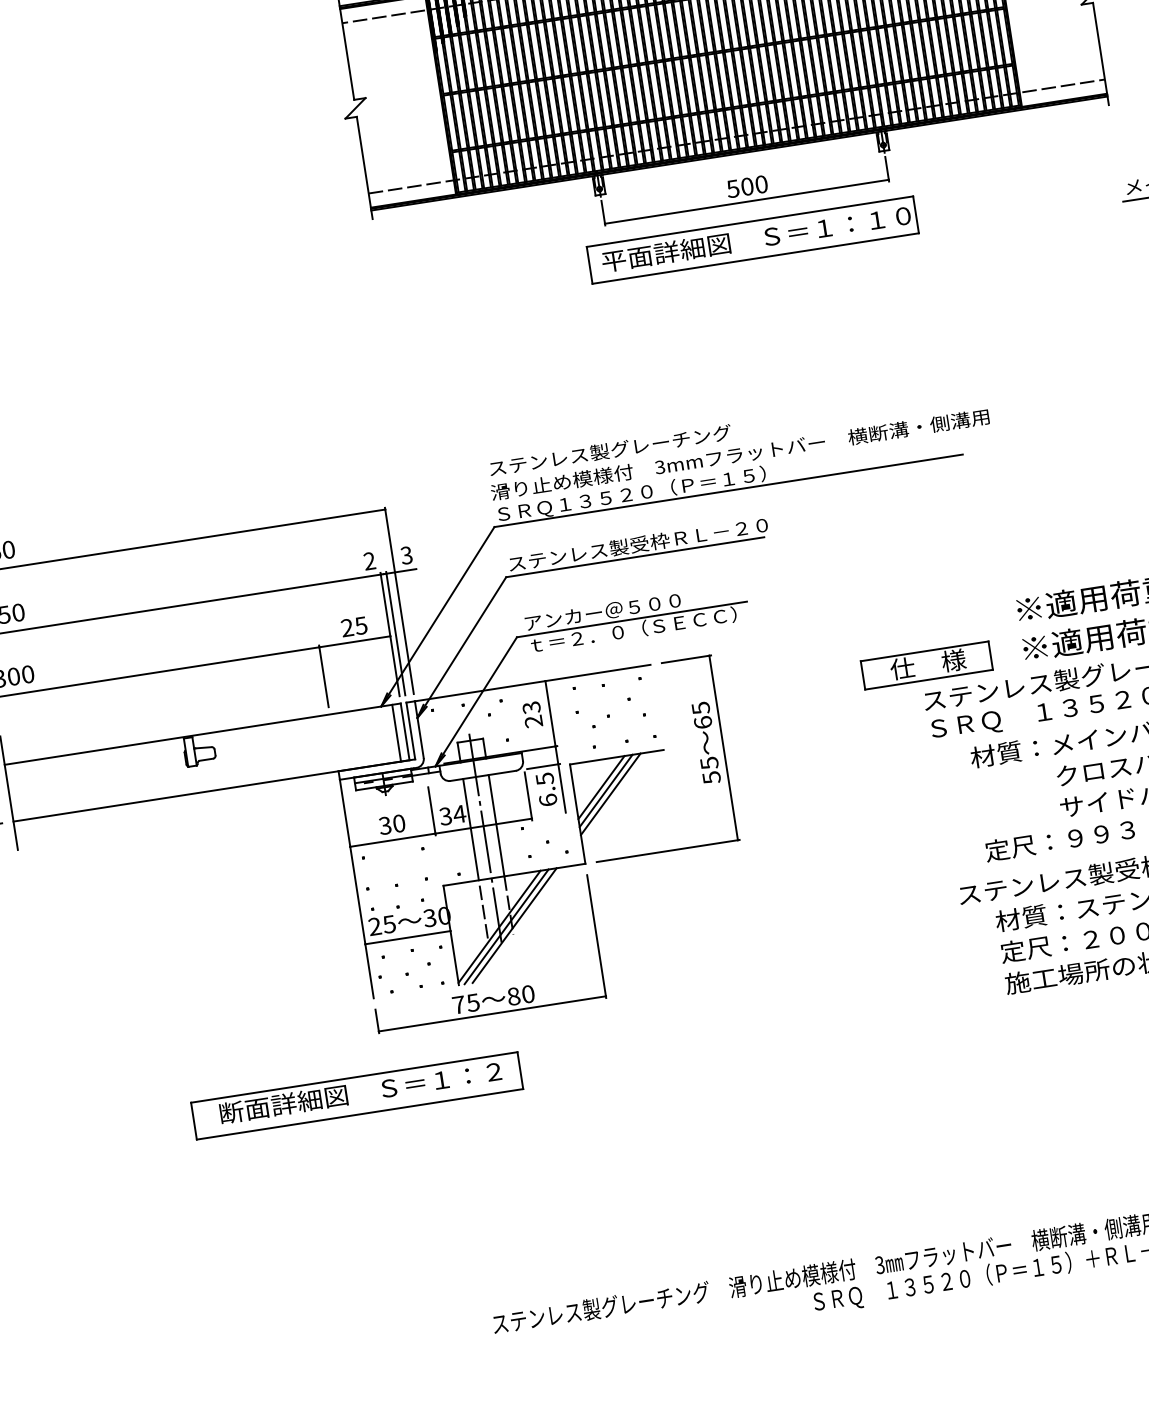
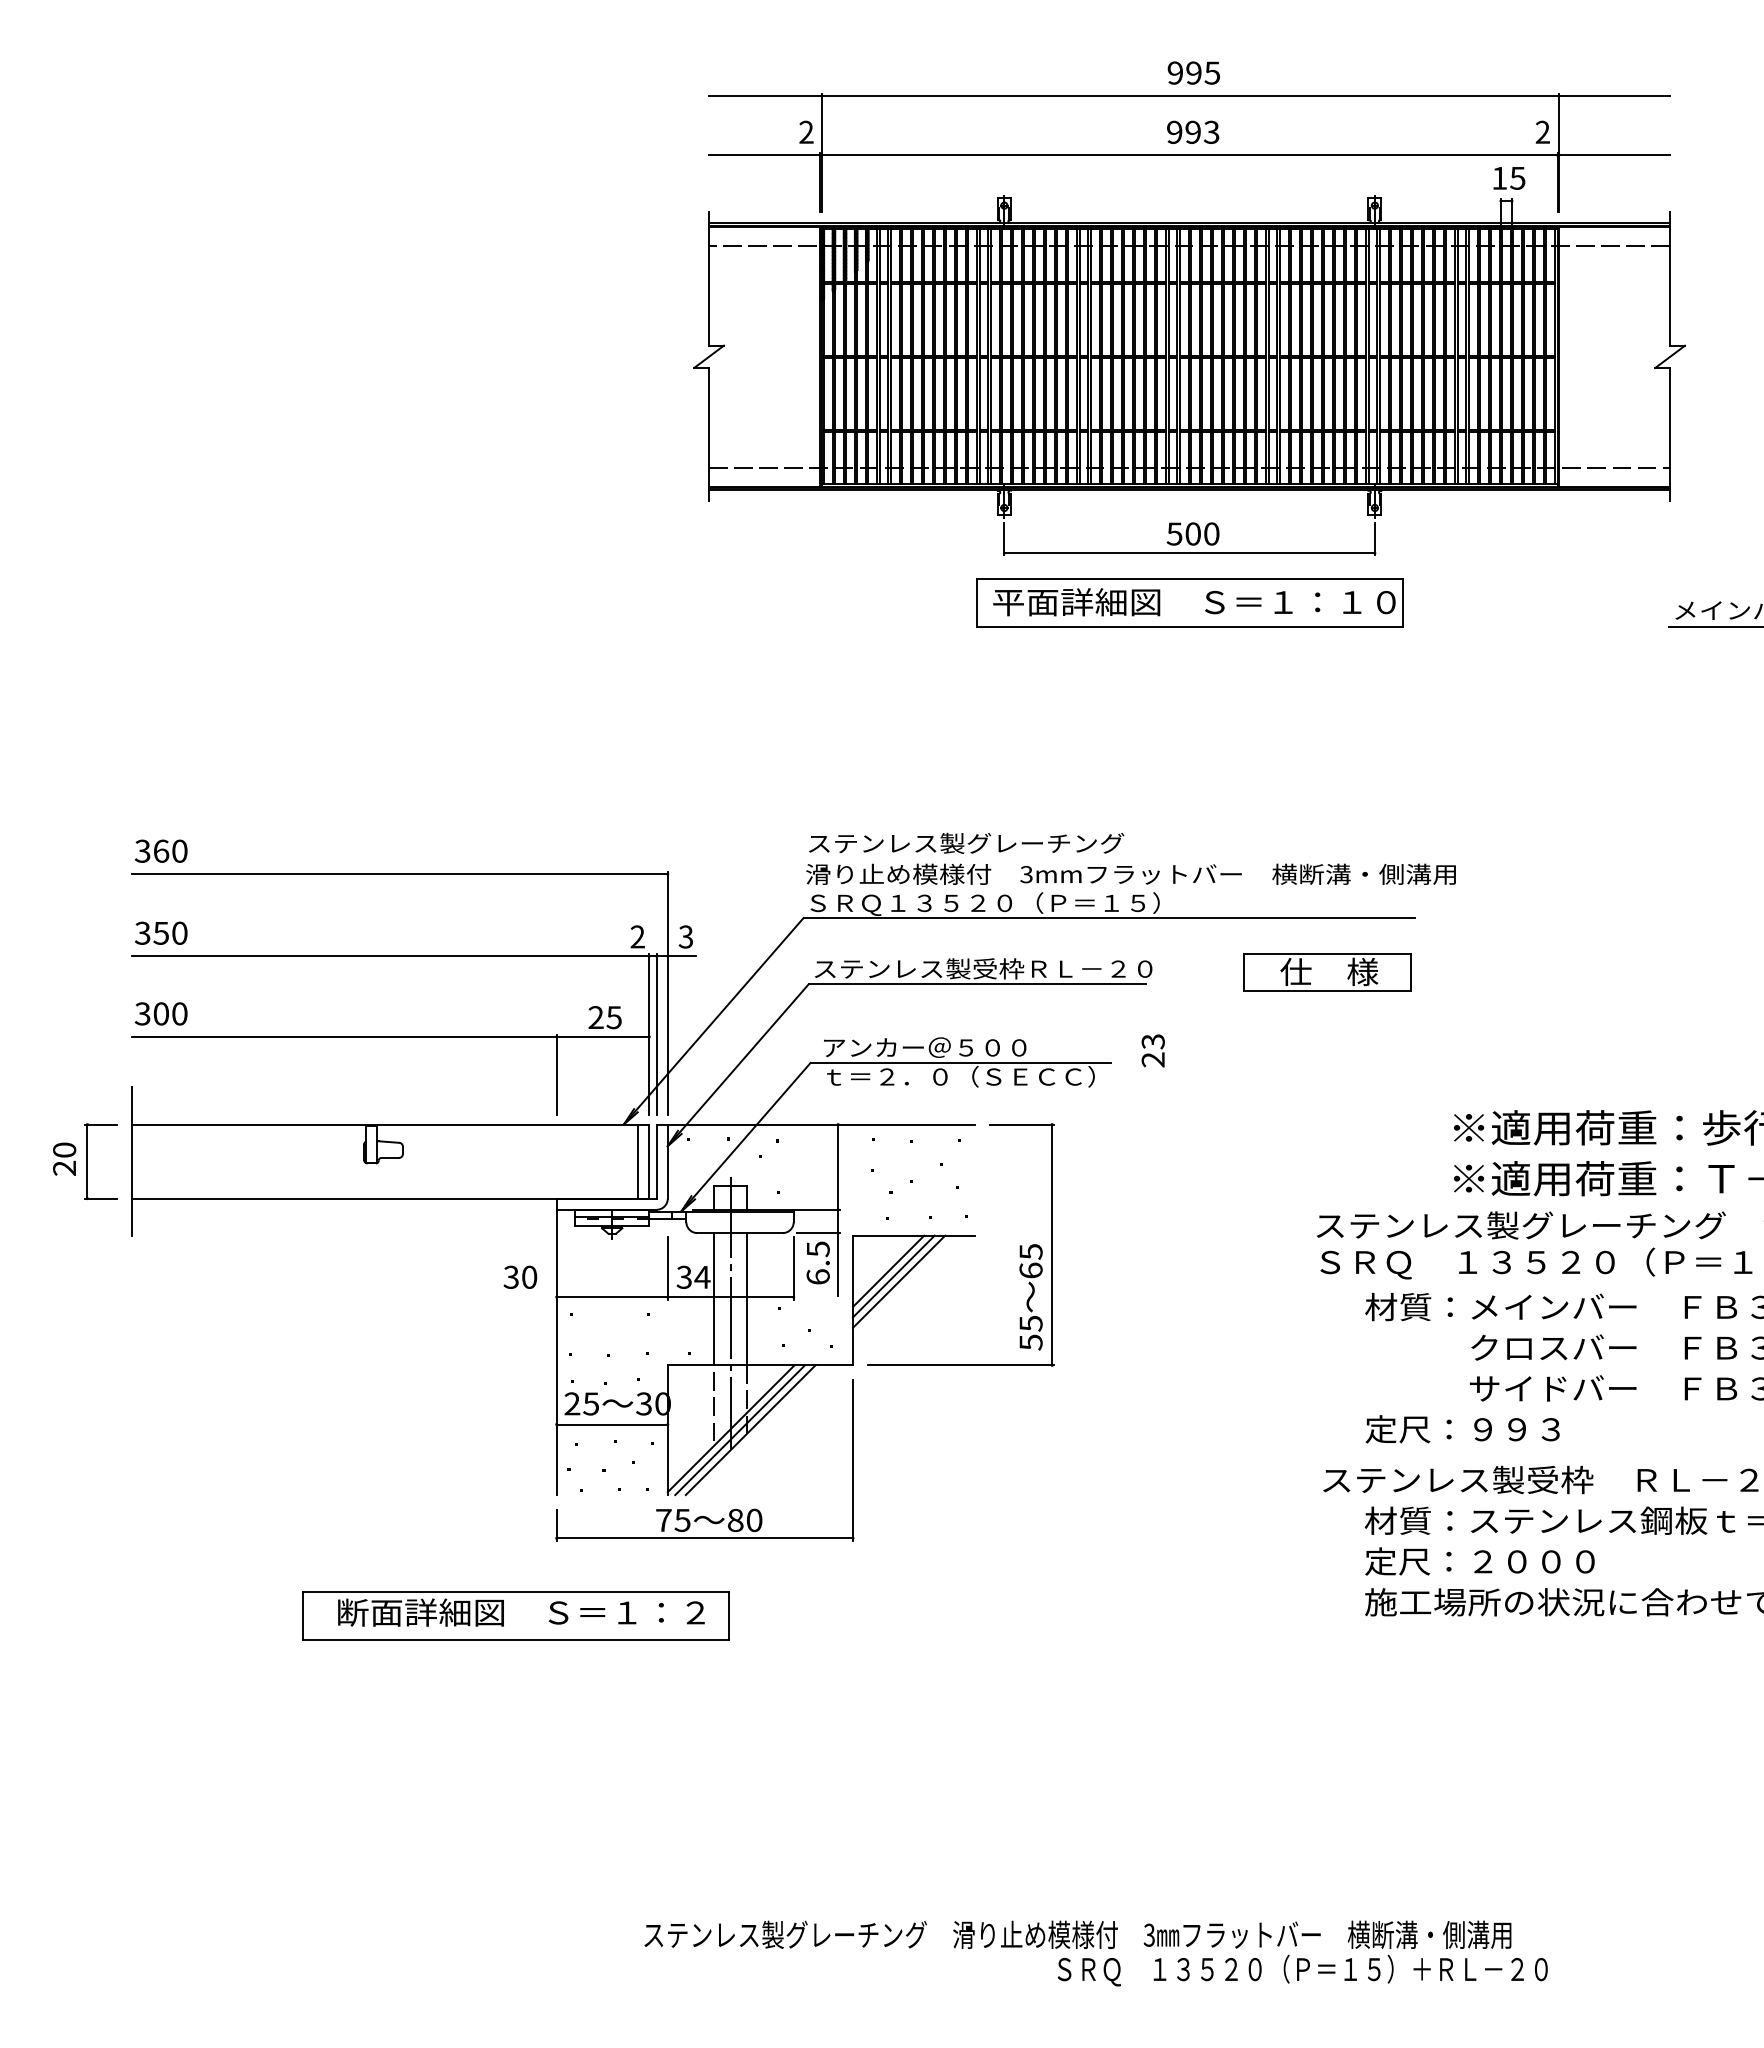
part: (926, 665) -> (1327, 972), moved
text: (532, 714) -> (1152, 1050), moved
text: (705, 743) -> (1030, 1297), moved
text: (392, 824) -> (520, 1276), moved

